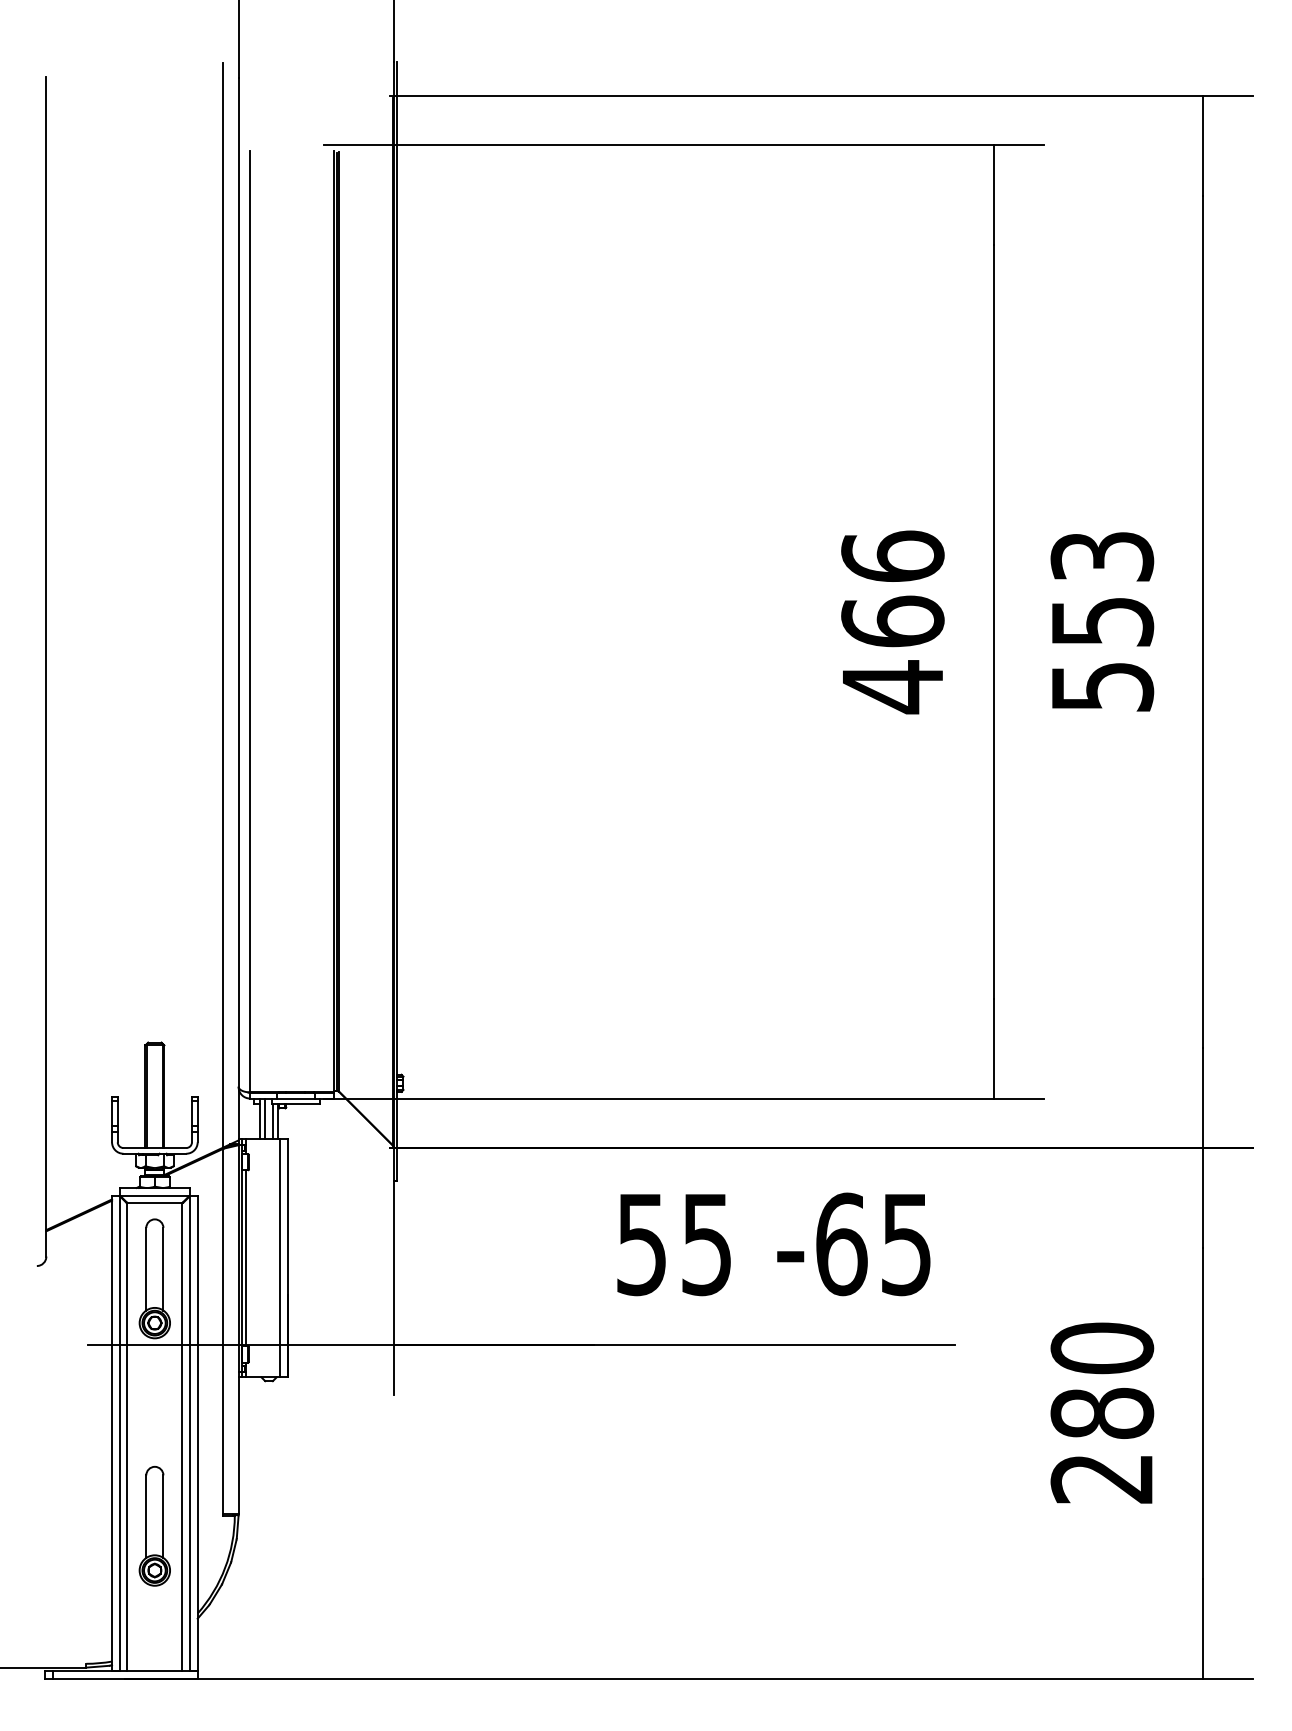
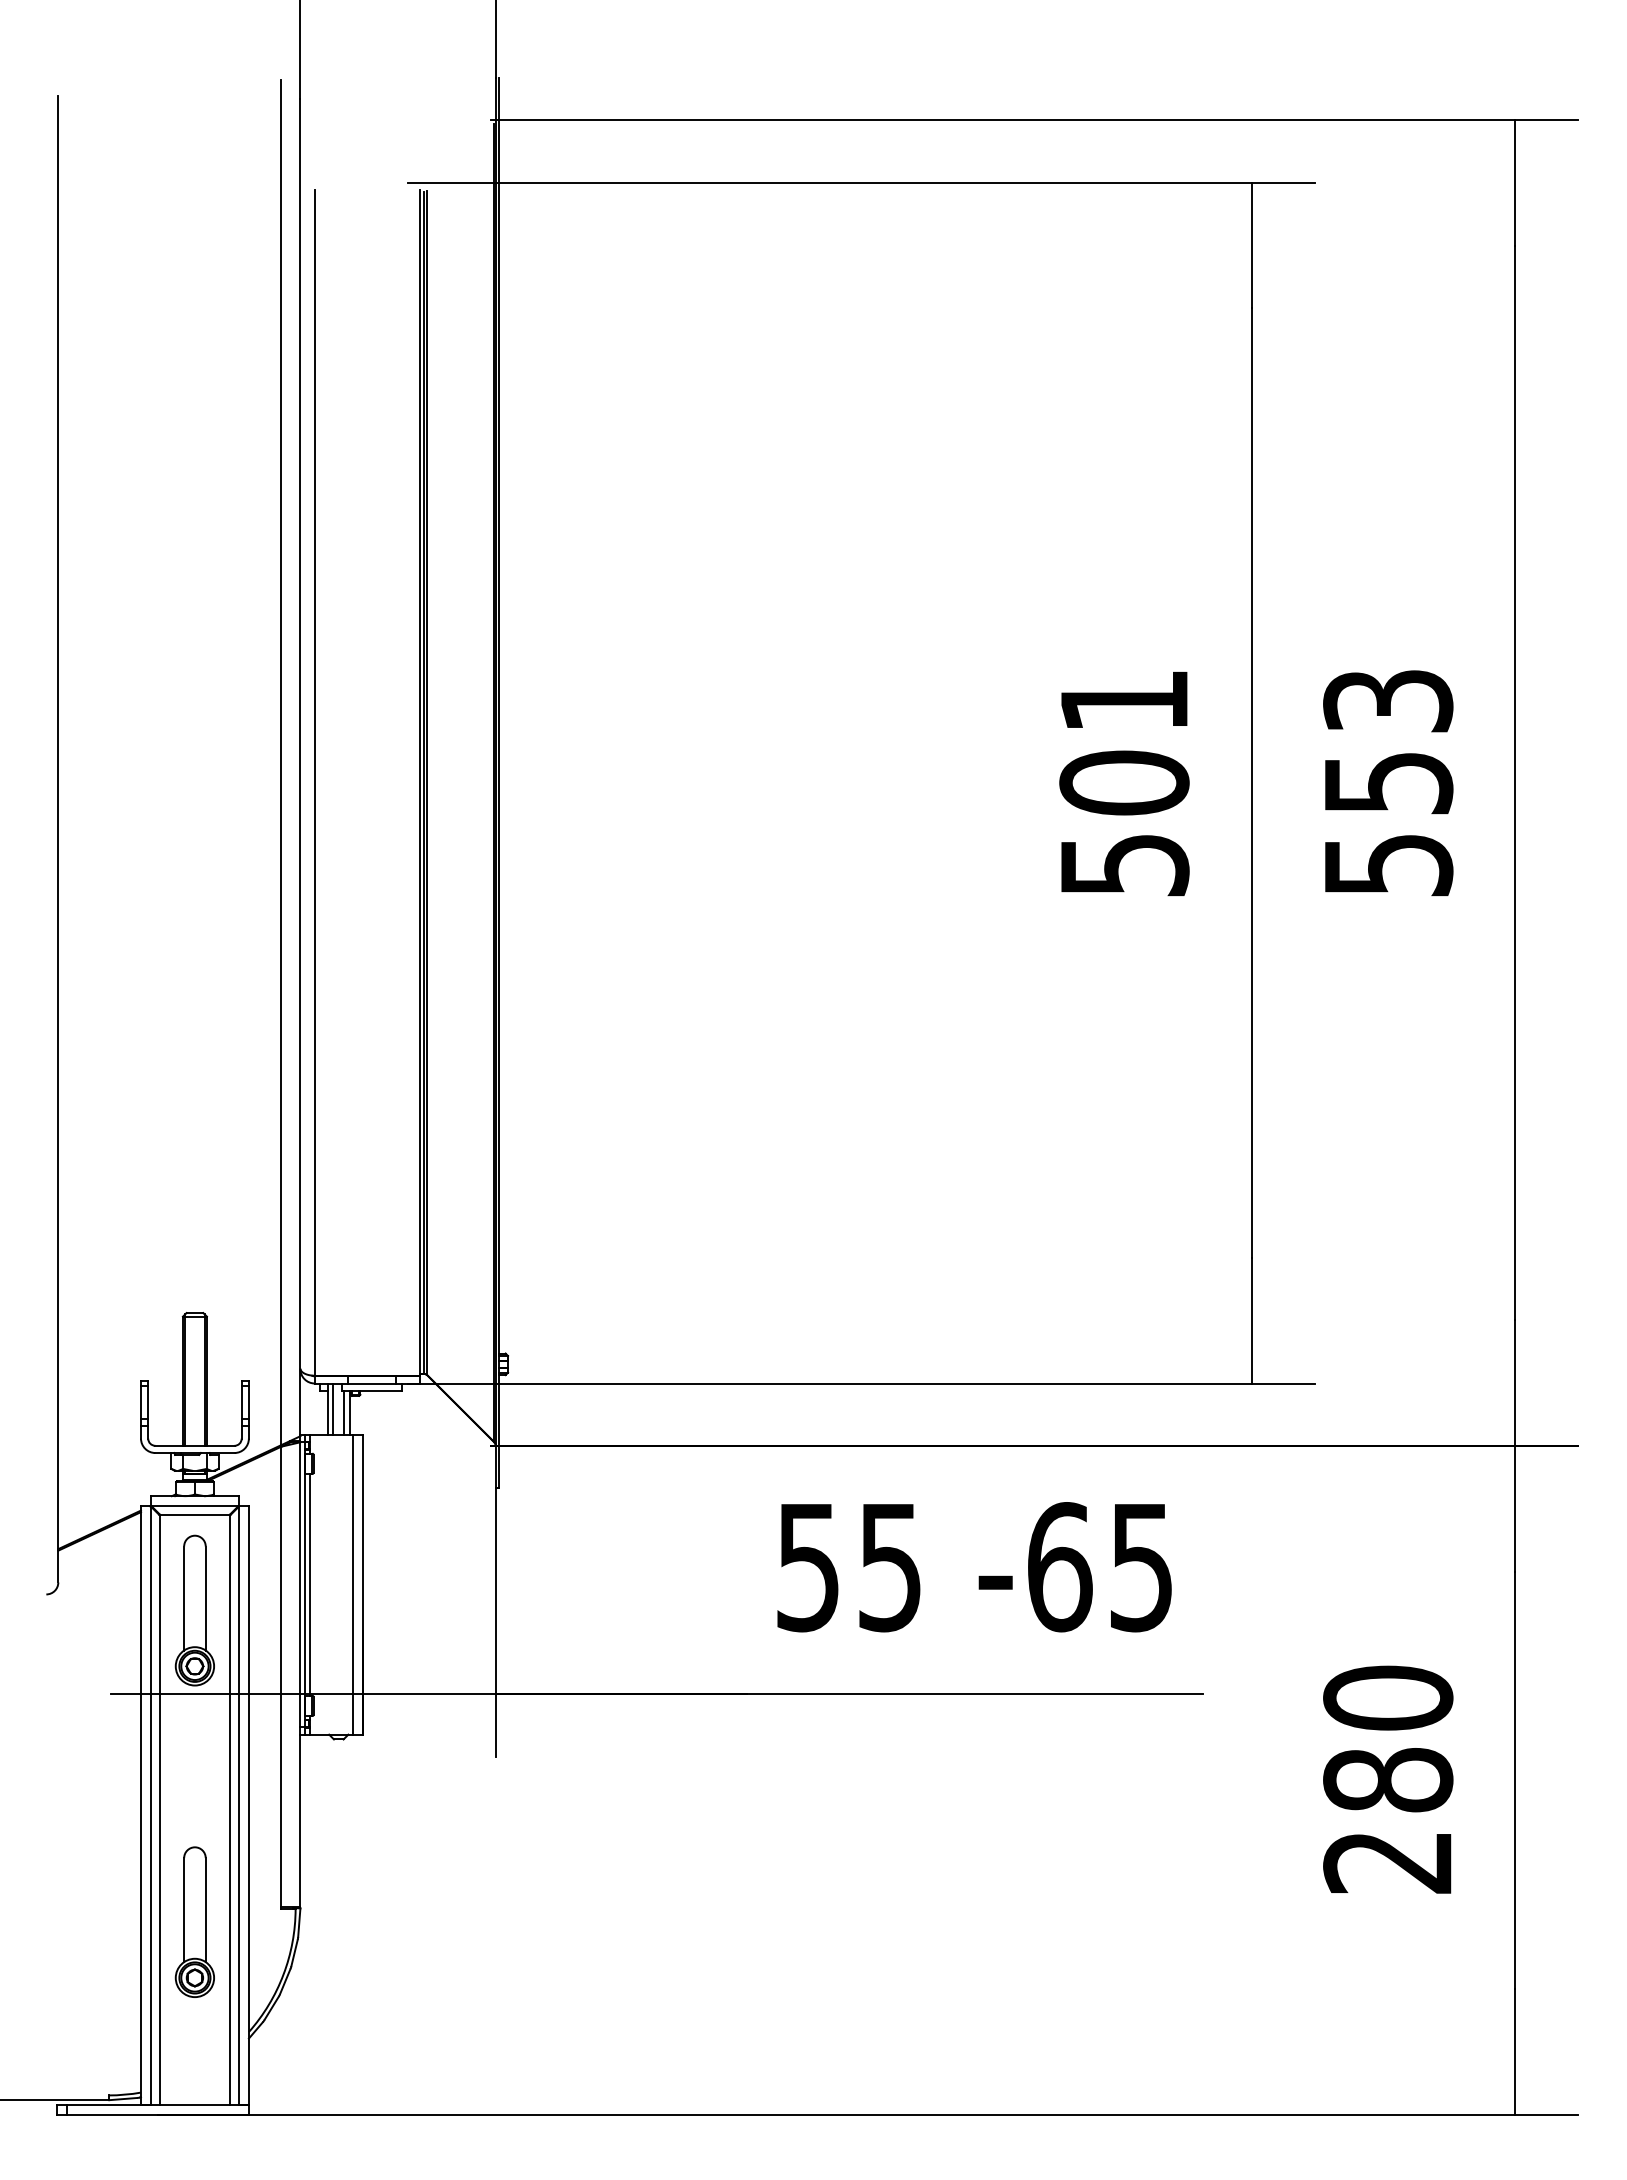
text: (892, 622) -> (1124, 783), 466 -> 501

